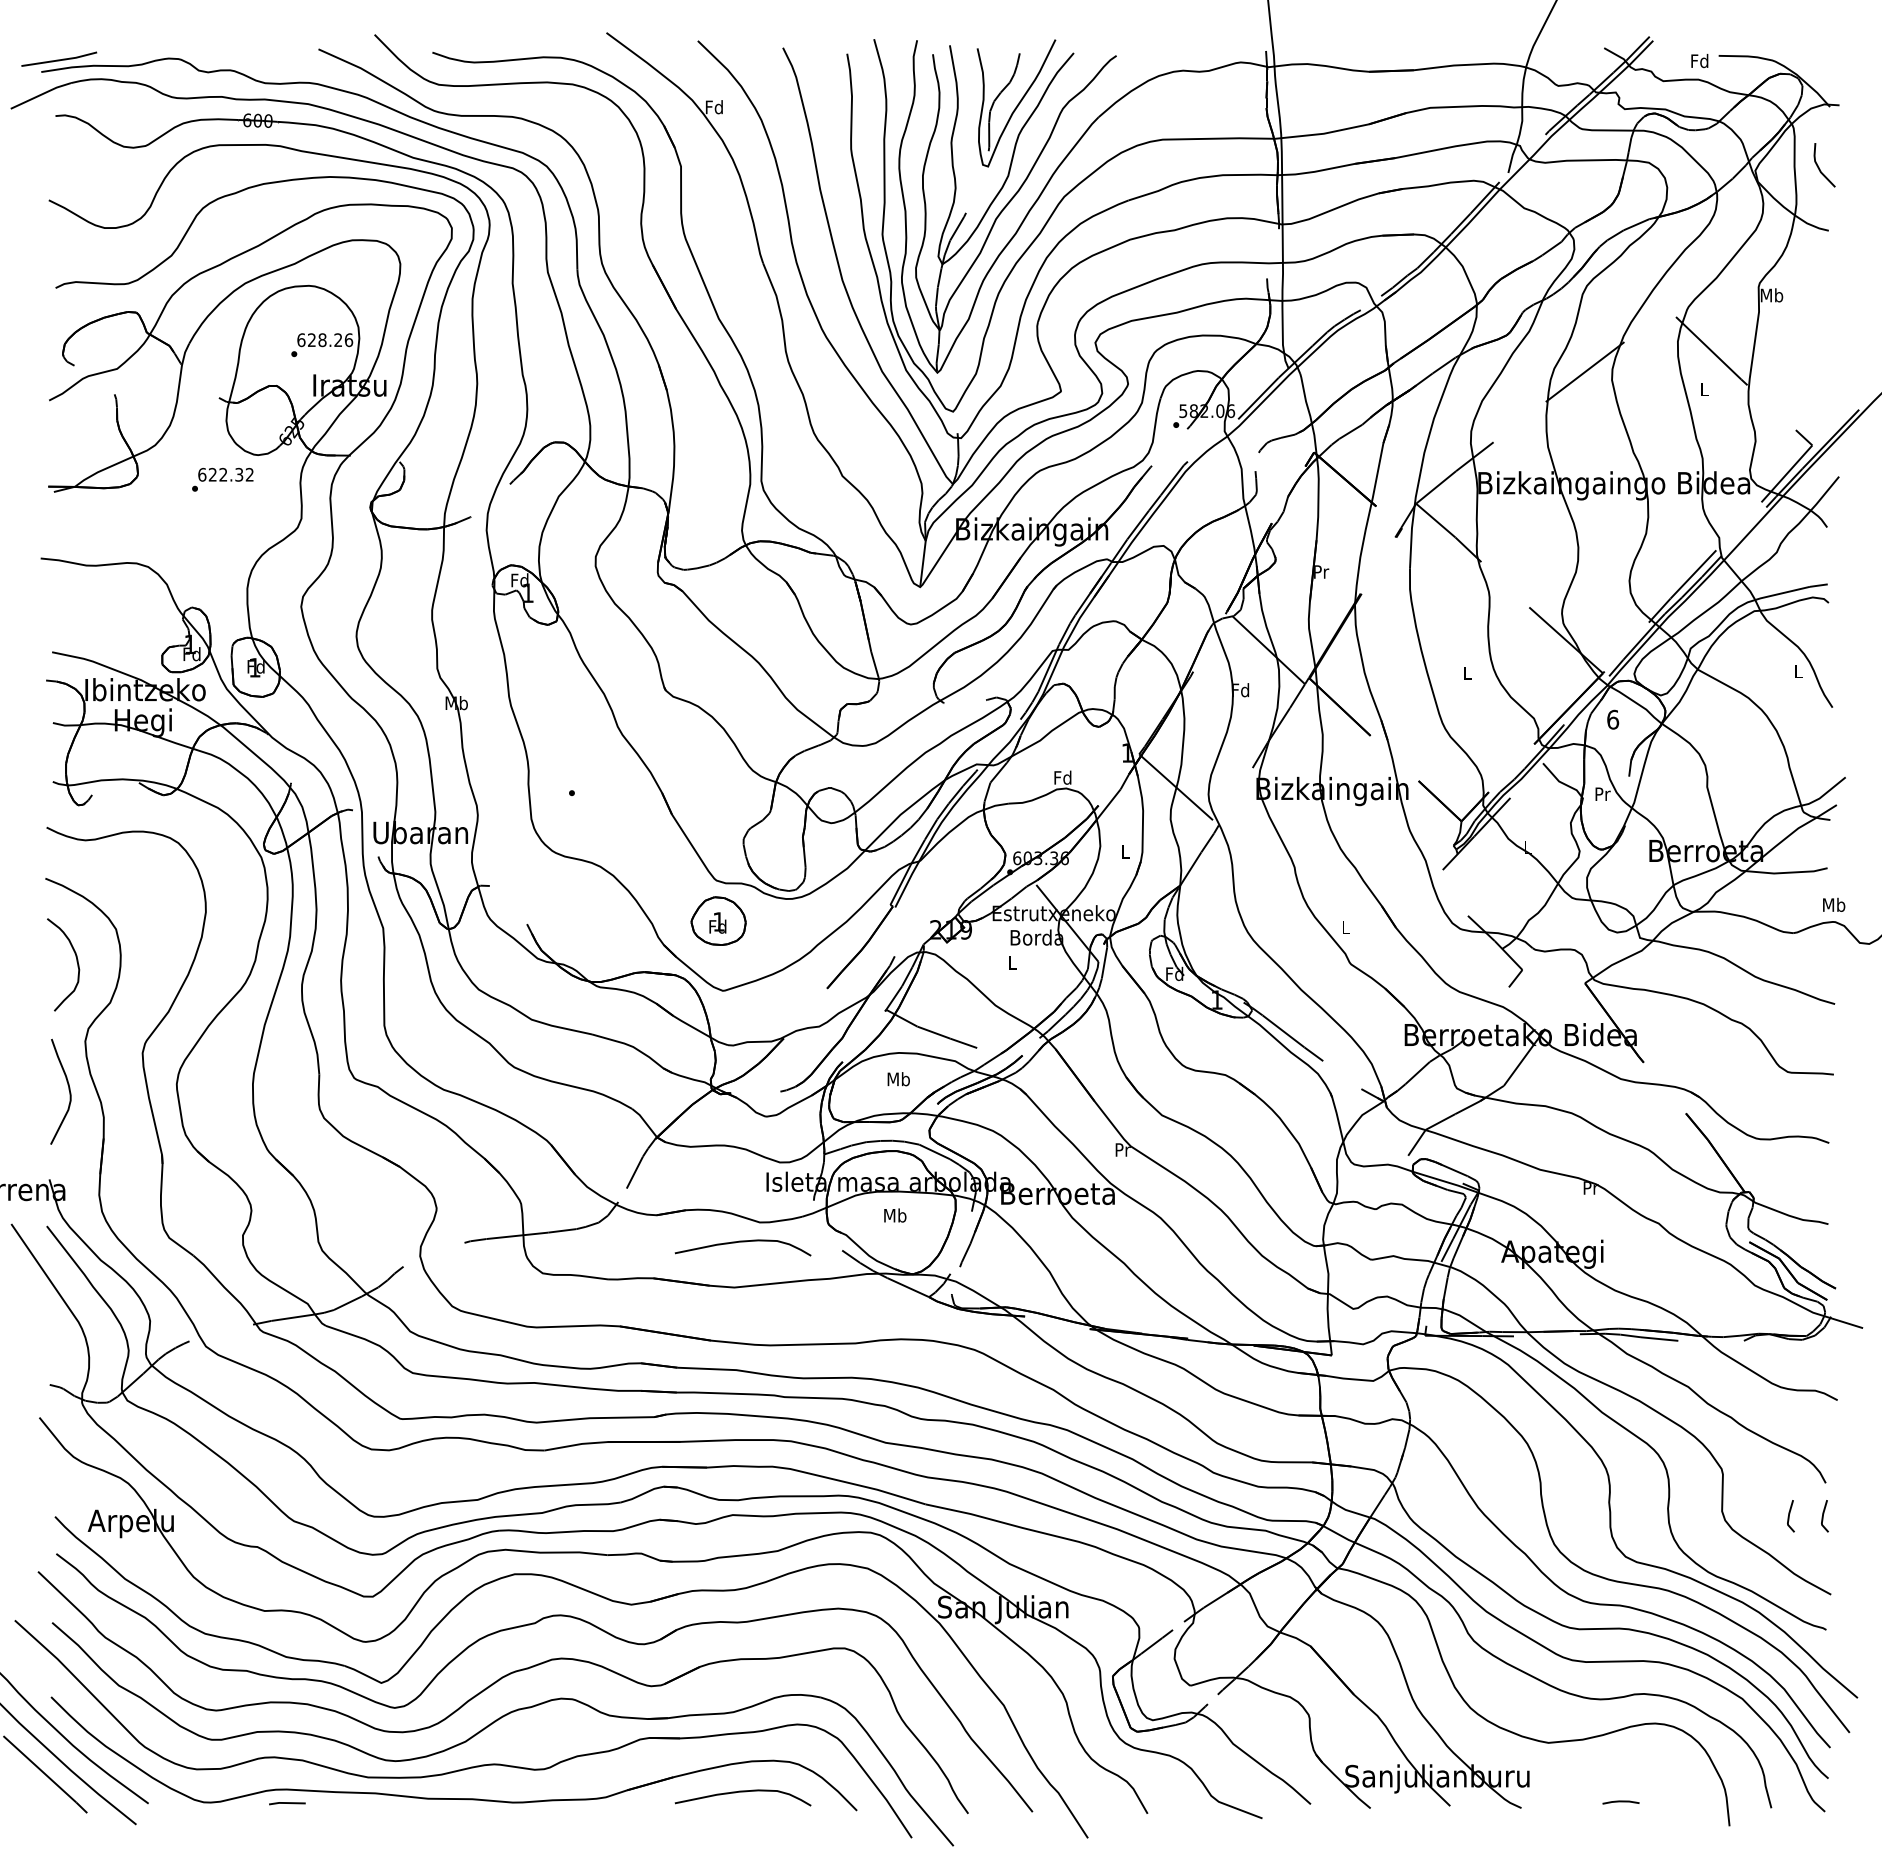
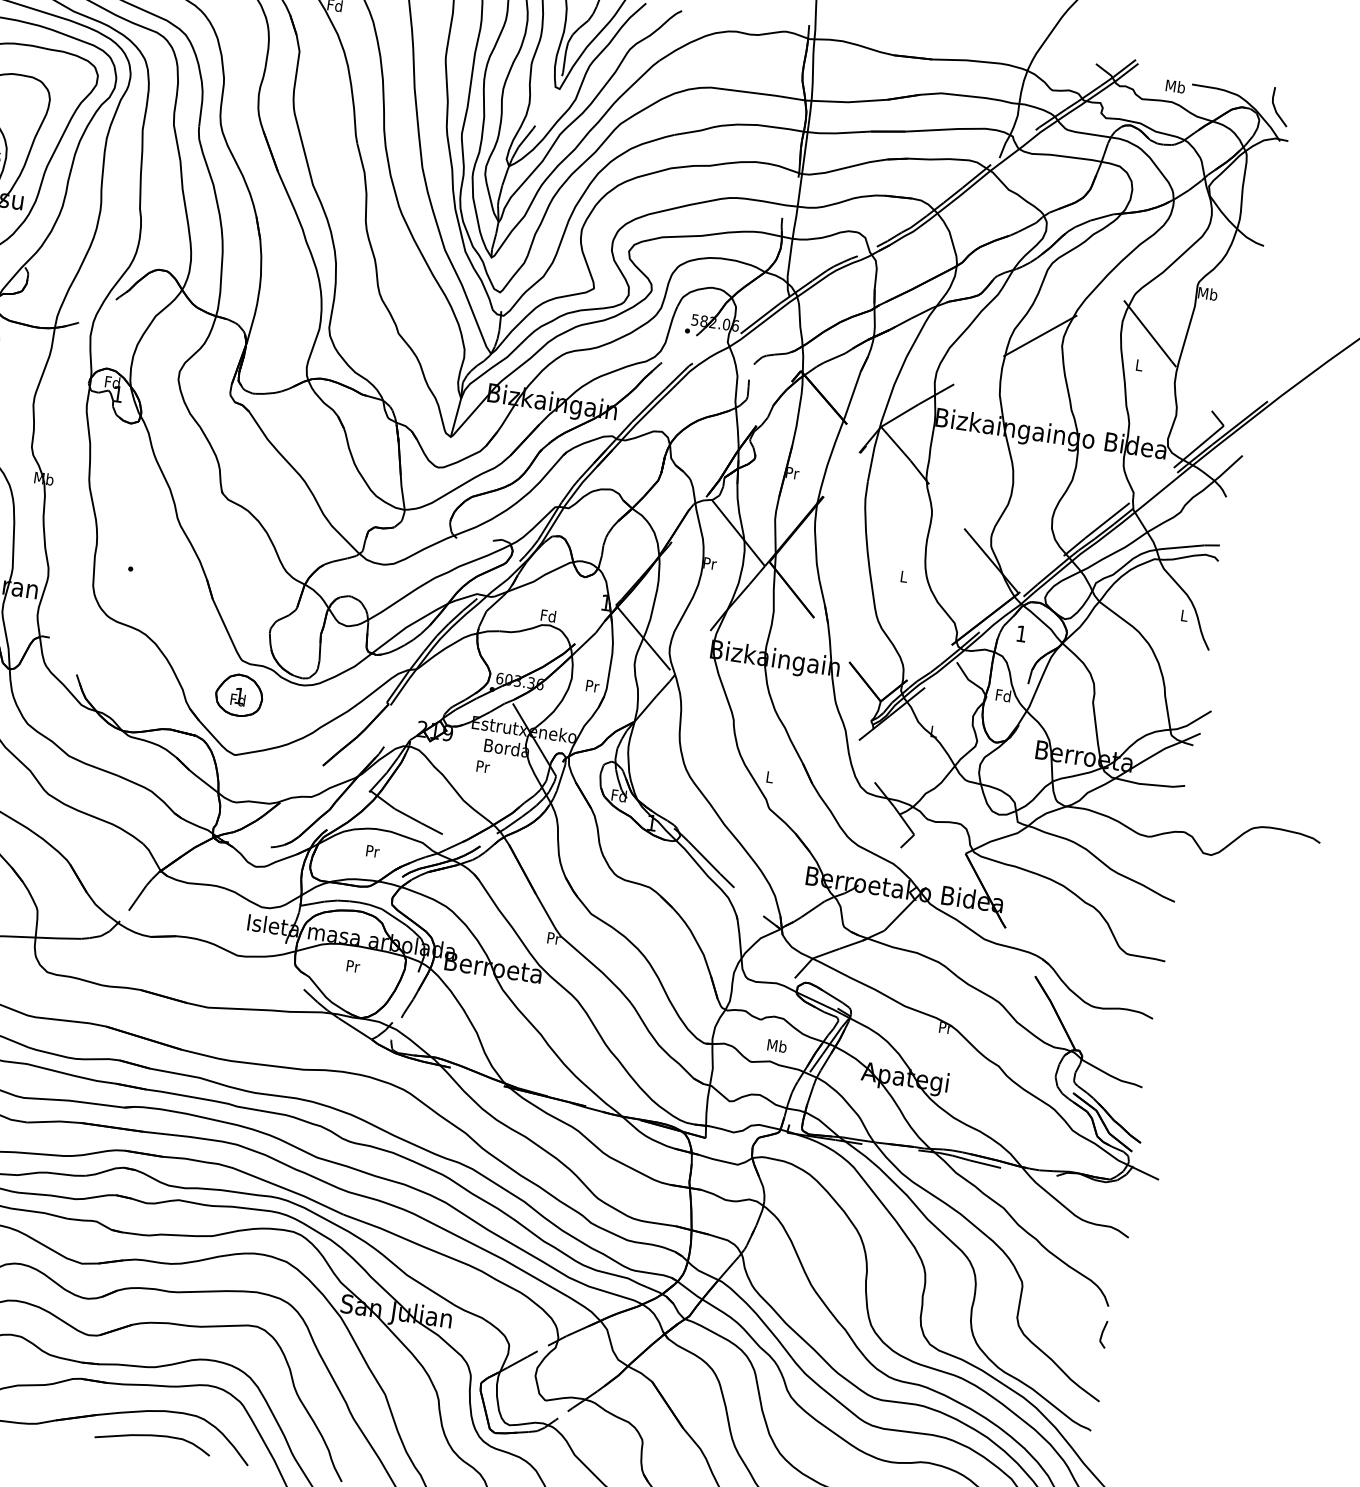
text: (1700, 60) -> (1176, 86), Fd -> Mb
line: (1819, 167) -> (1275, 108), moved
text: (1241, 690) -> (710, 563), Fd -> Pr
text: (1613, 719) -> (1021, 633), 6 -> 1
text: (1602, 794) -> (1003, 695), Pr -> Fd
text: (1125, 851) -> (592, 686), L -> Pr
text: (1834, 904) -> (777, 1045), moved
text: (1012, 962) -> (483, 766), L -> Pr
text: (898, 1079) -> (372, 851), Mb -> Pr
text: (895, 1215) -> (353, 966), Mb -> Pr
curve: (742, 1242) -> (220, 970), removed
line: (1789, 1516) -> (1073, 1330), removed

